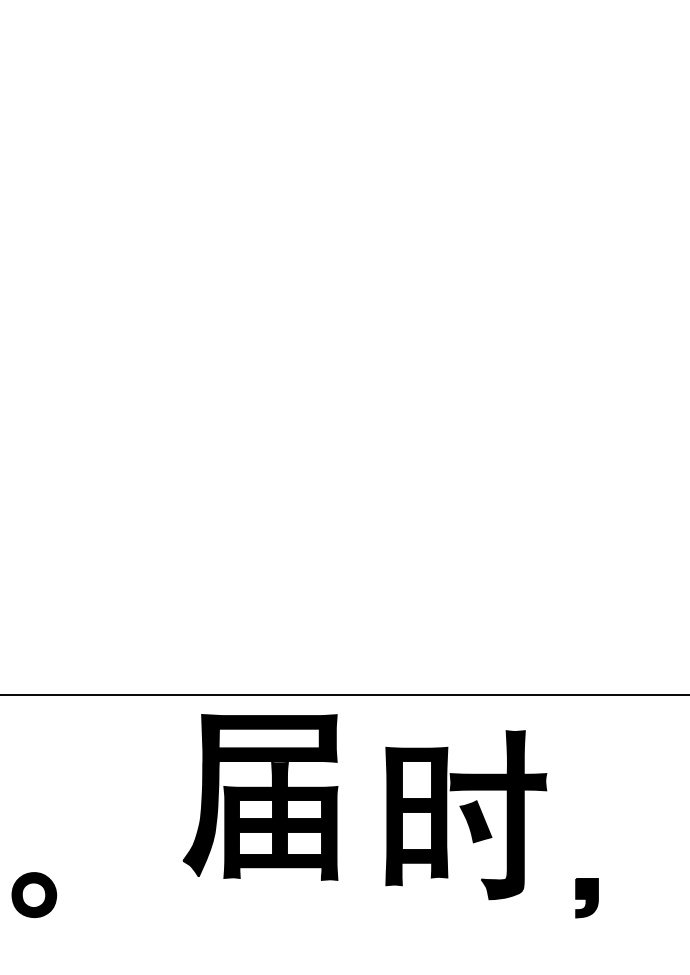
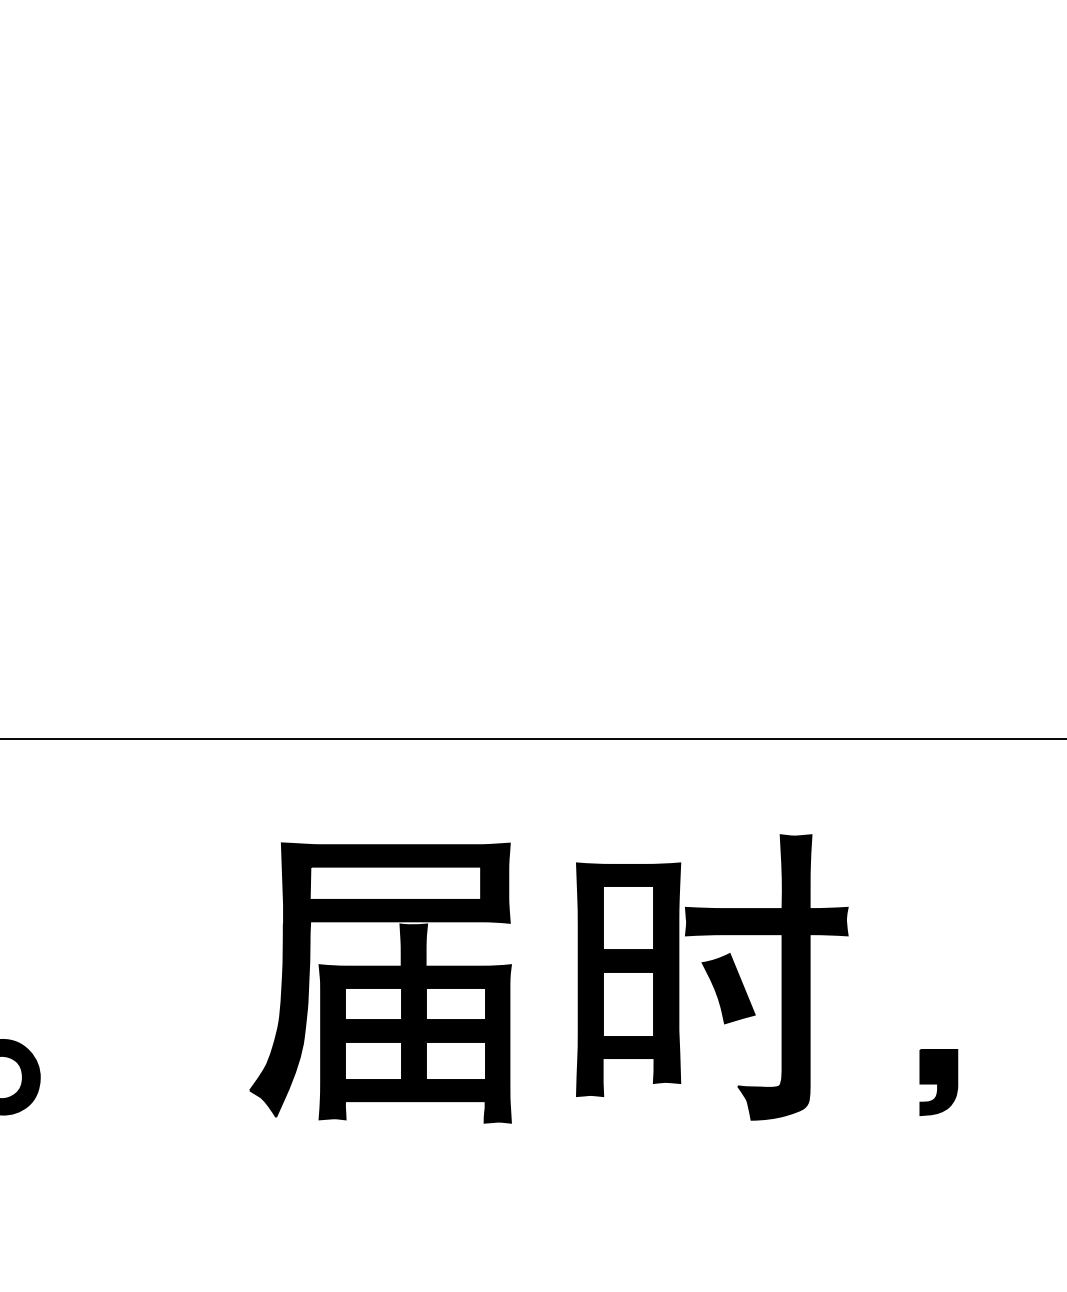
part: (260, 797) -> (380, 983), moved
part: (466, 815) -> (712, 978), moved

